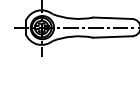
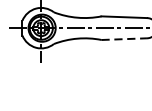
line: (113, 36) -> (125, 38), solid -> dashed

